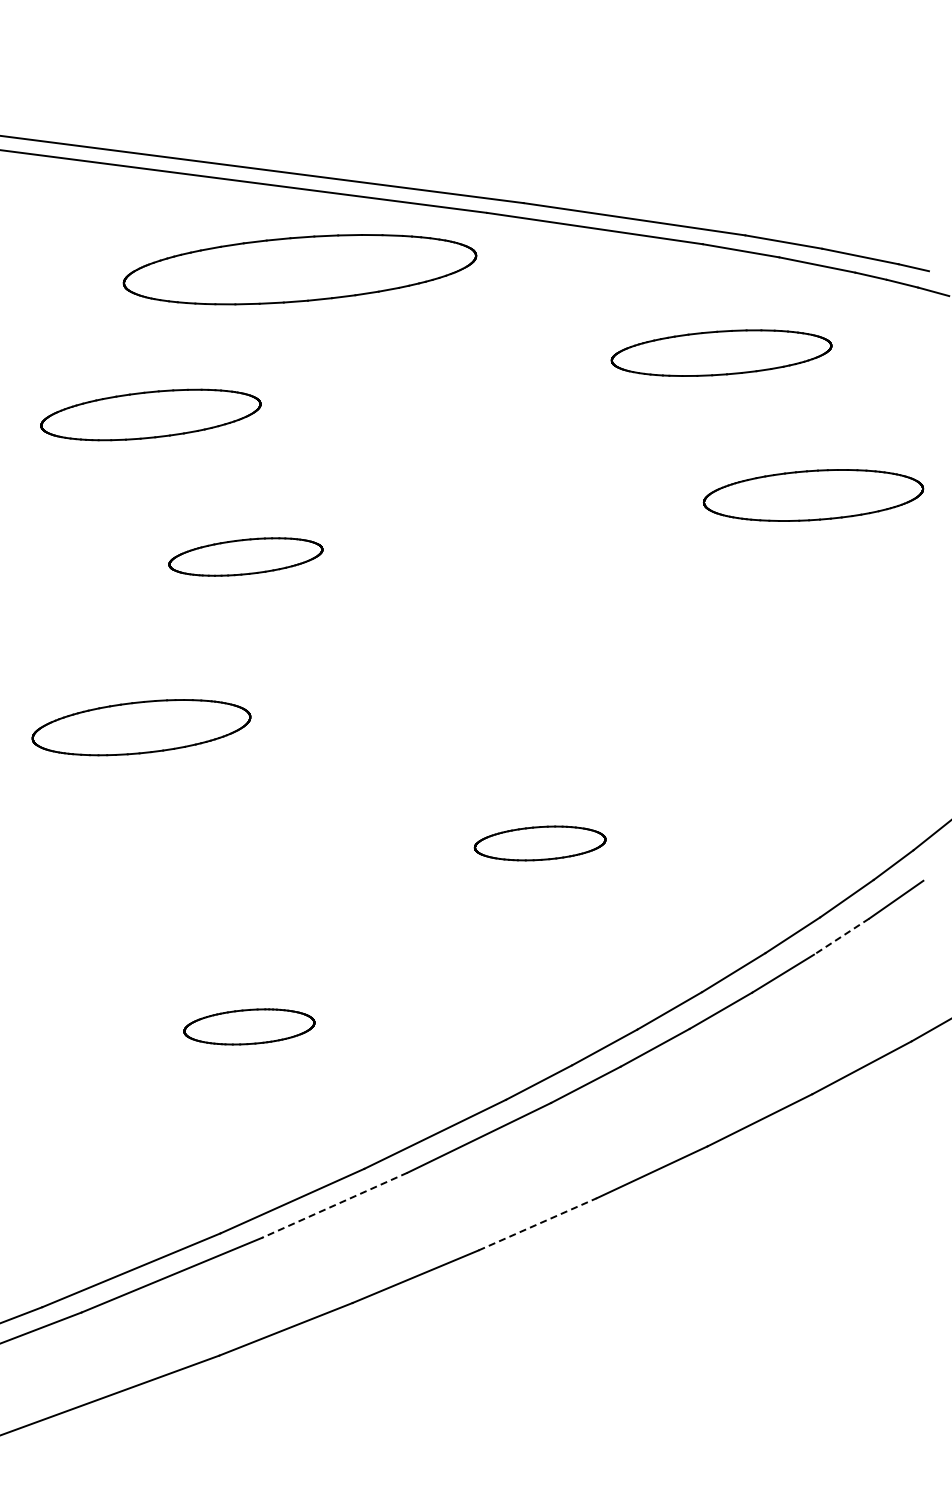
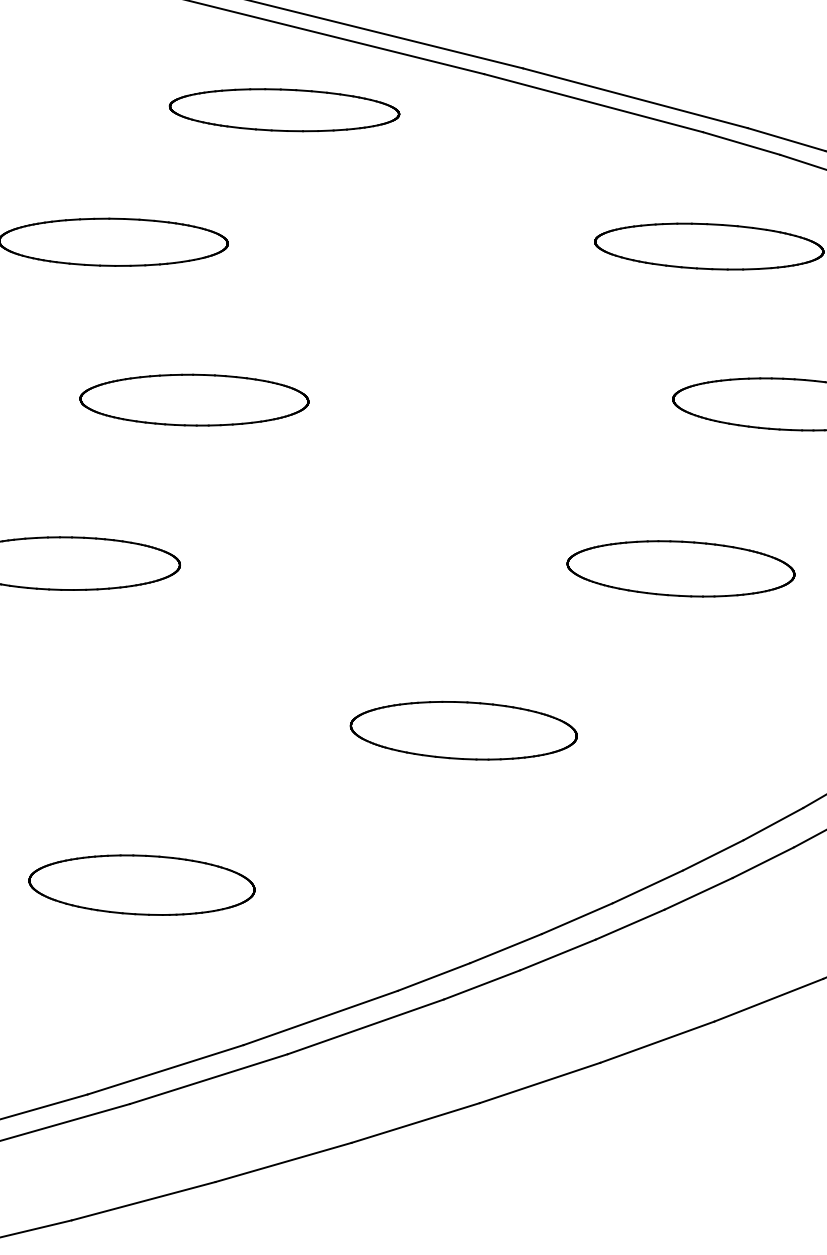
part: (299, 269) -> (284, 110), size x0.62
part: (245, 556) -> (194, 399), size x1.43
part: (730, 664) -> (681, 568), added
part: (539, 843) -> (463, 730), size x1.67
line: (841, 936) -> (763, 862), dashed -> solid
part: (249, 1026) -> (142, 884), size x1.67
line: (334, 1205) -> (208, 1079), dashed -> solid
line: (537, 1224) -> (415, 1123), dashed -> solid

